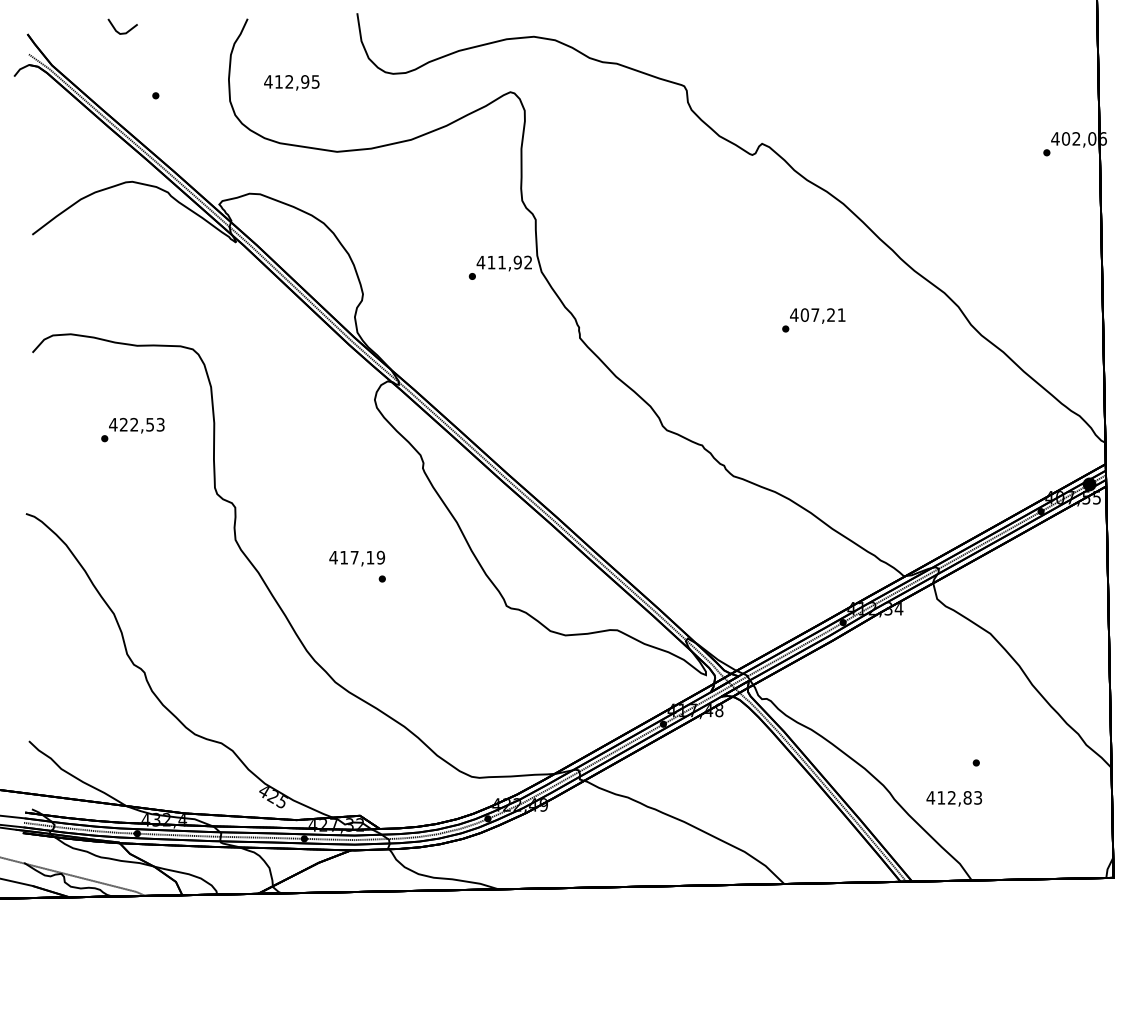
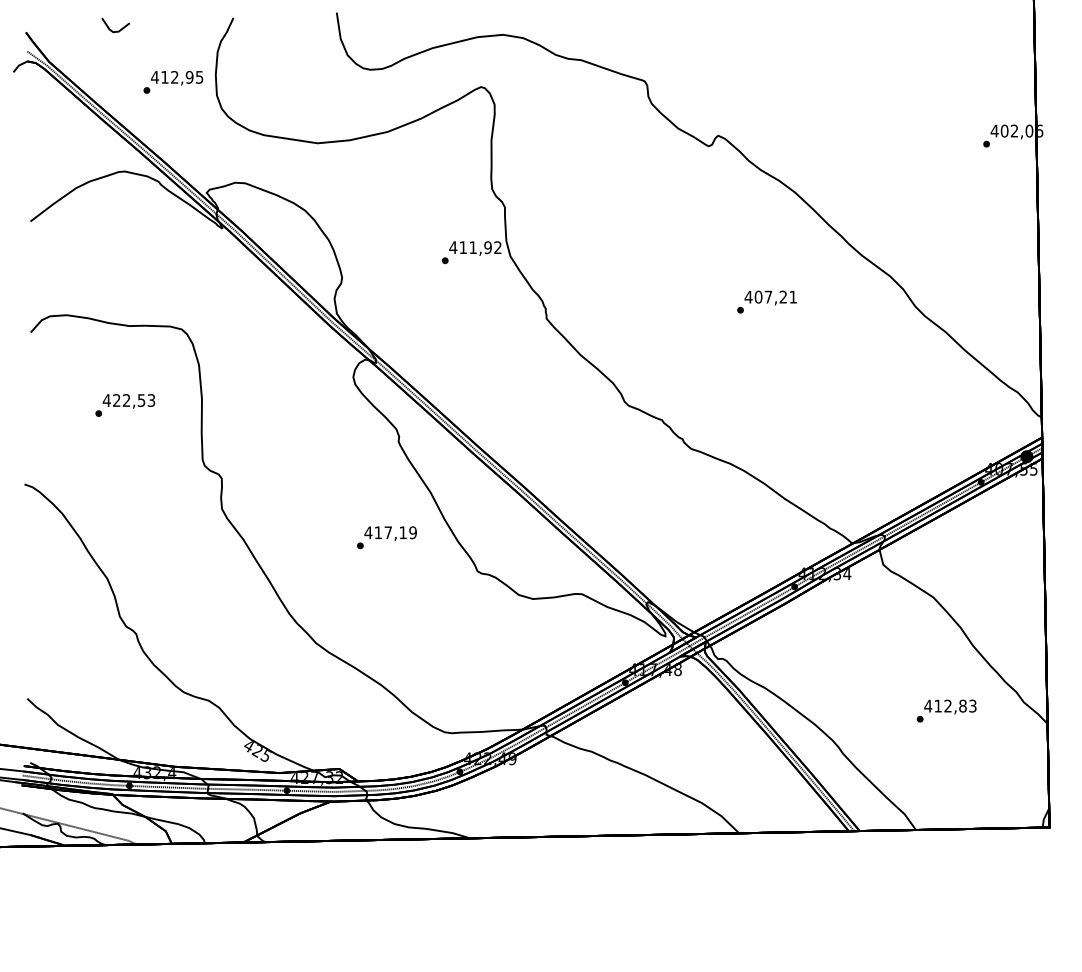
text: (291, 82) -> (176, 77), moved
text: (357, 558) -> (390, 533), moved
text: (954, 798) -> (950, 706), moved

